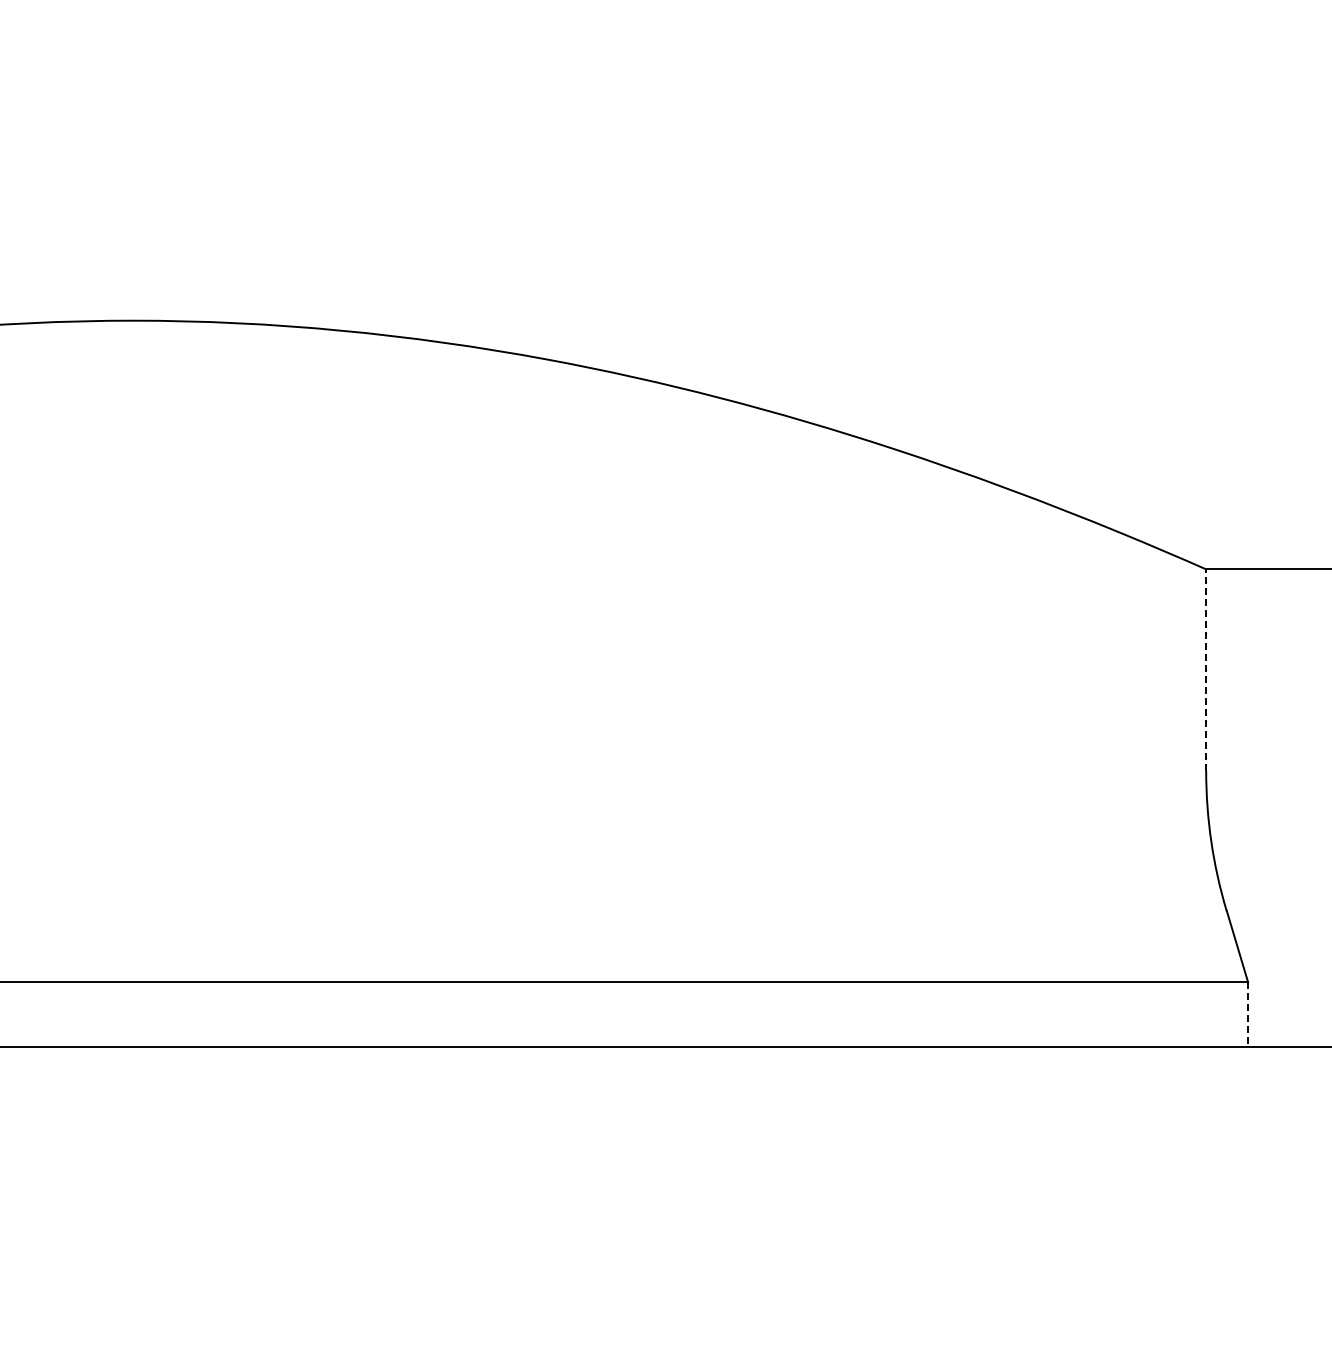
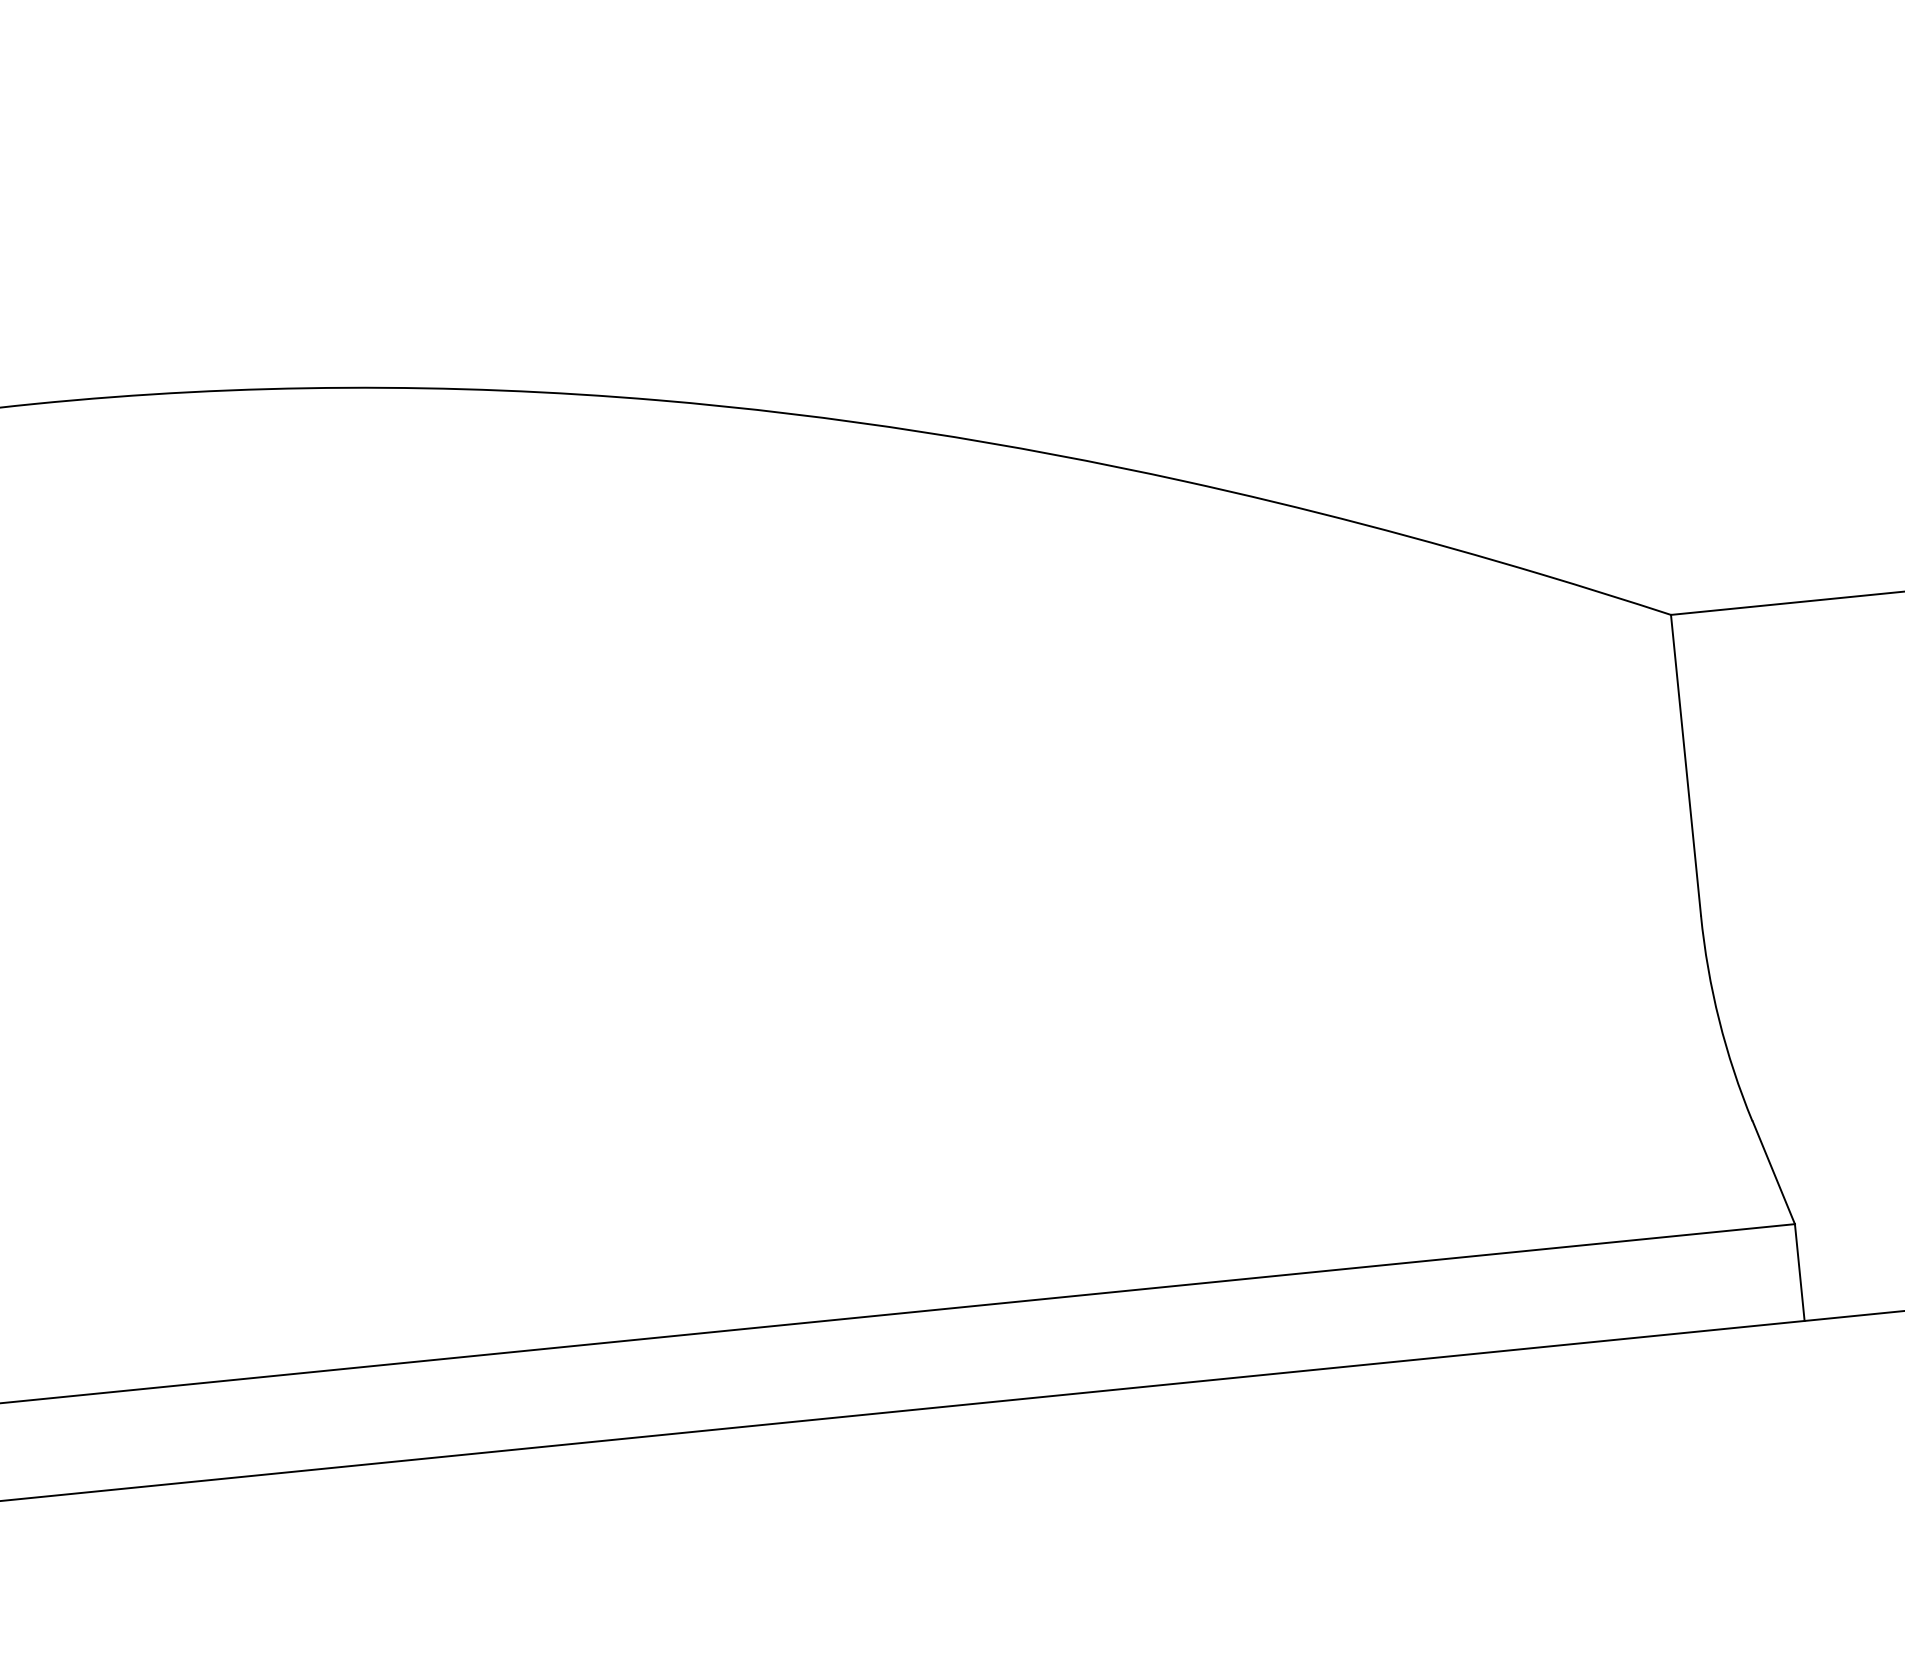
line: (1206, 670) -> (1686, 765), dashed -> solid
line: (1248, 1015) -> (1800, 1273), dashed -> solid

